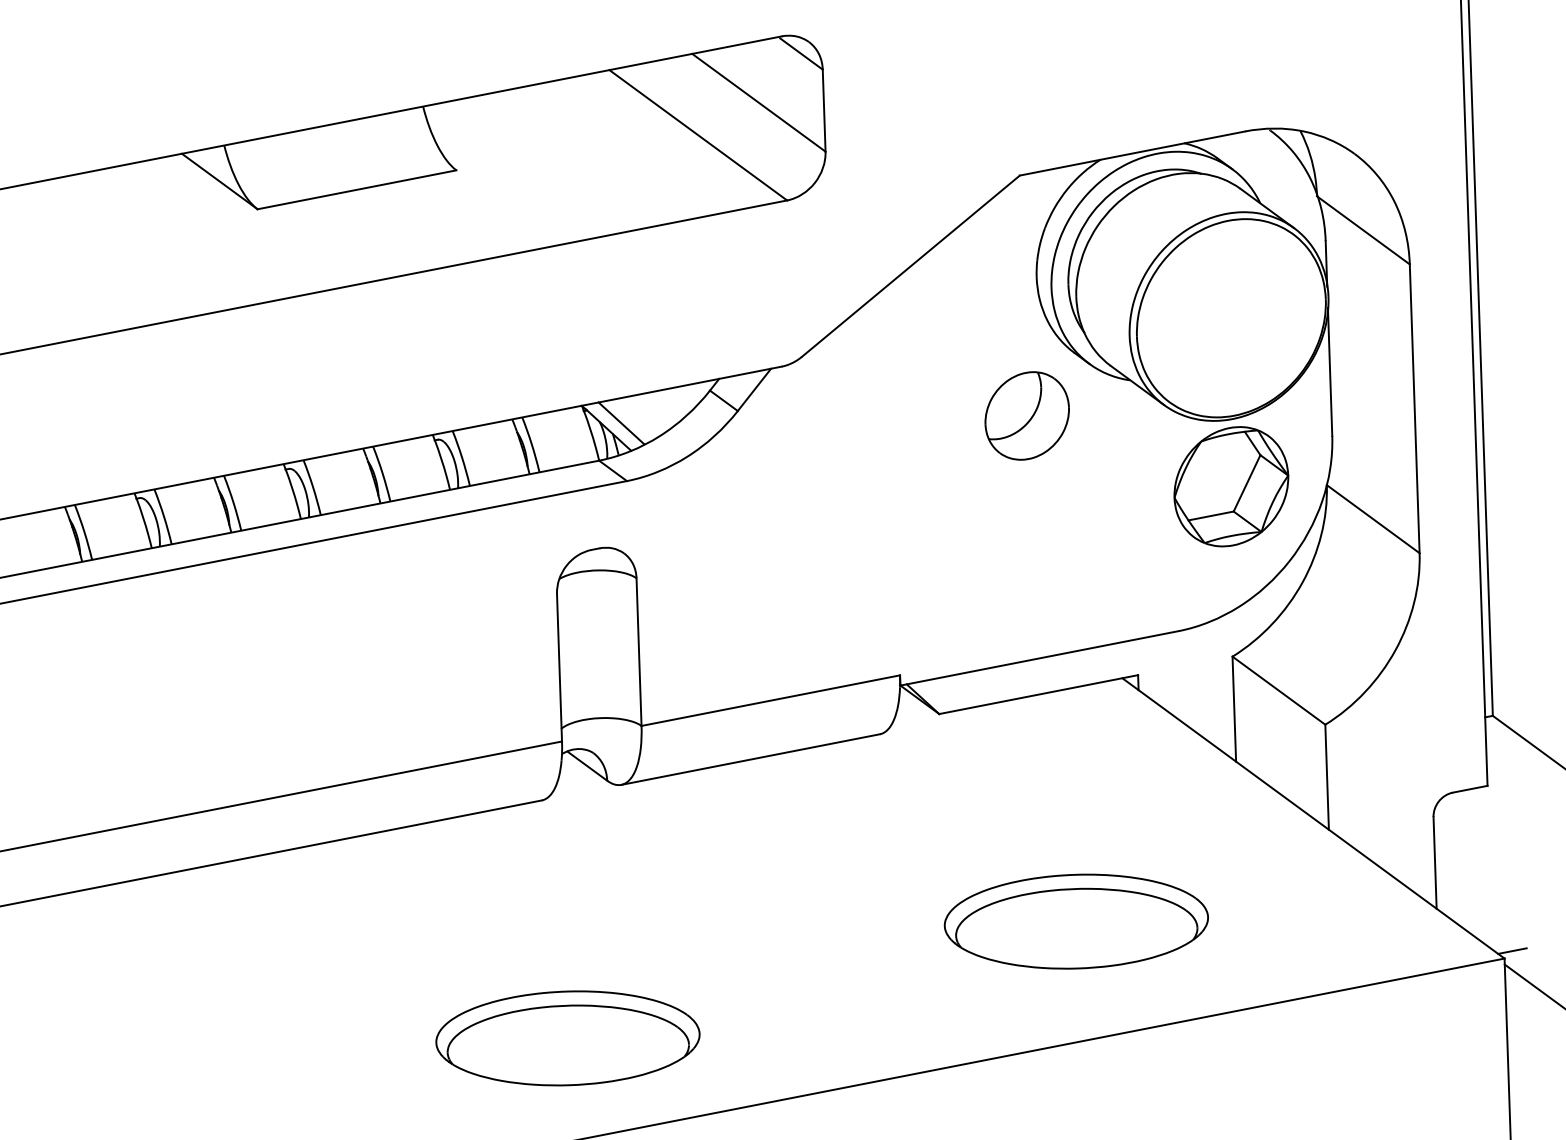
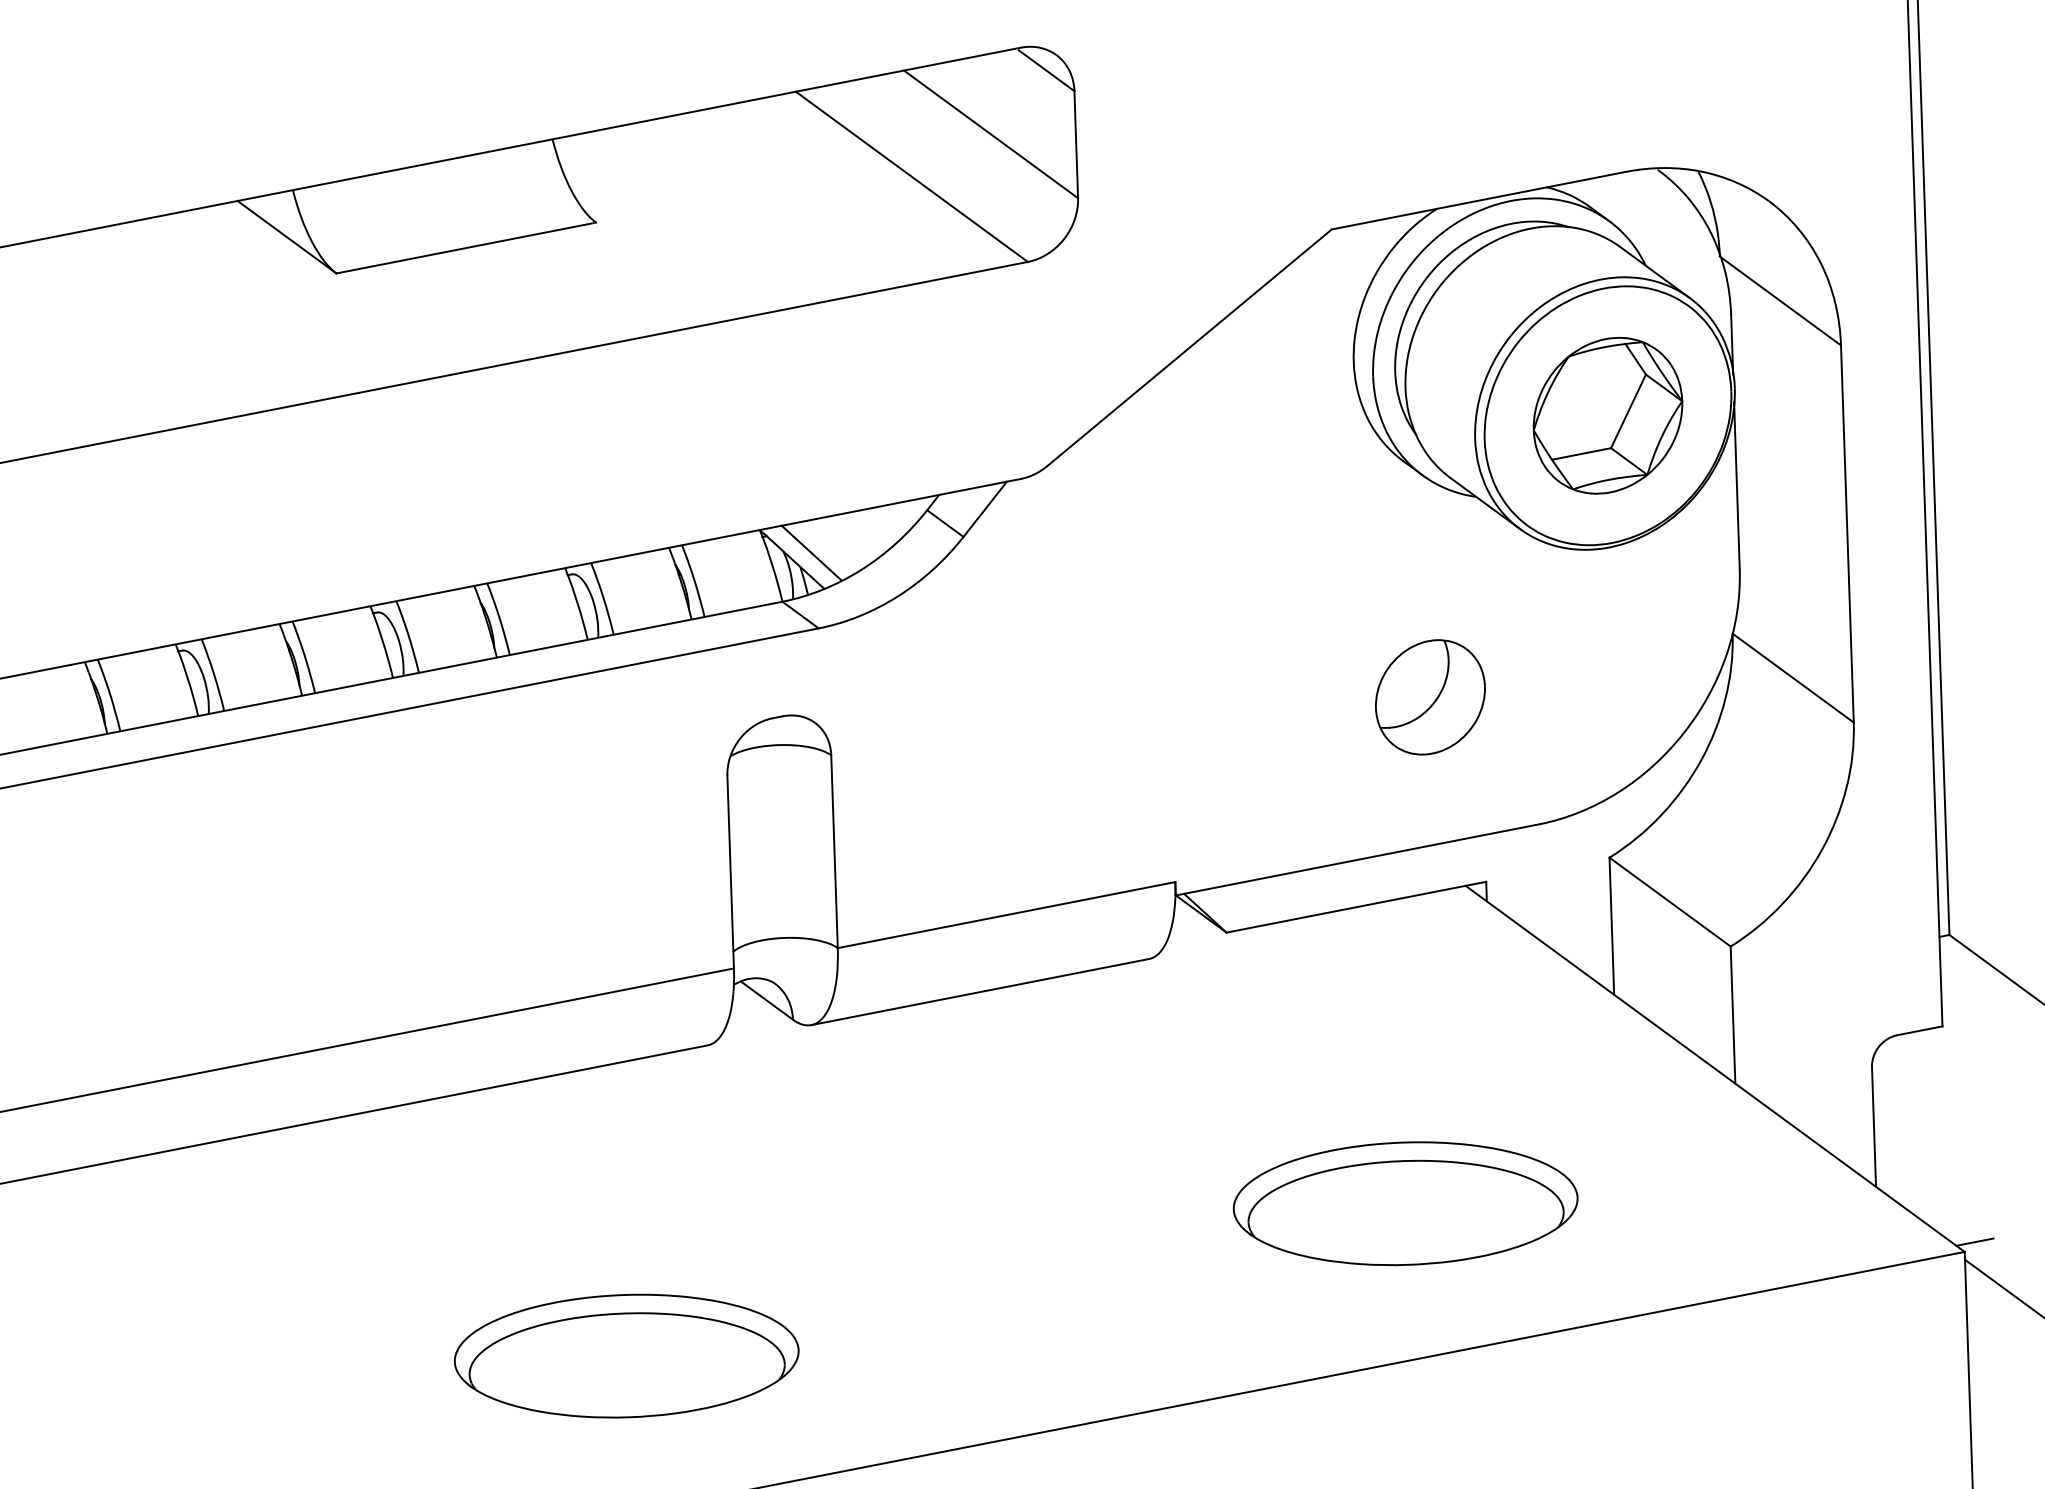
part: (1027, 416) -> (1430, 697), moved
part: (1230, 486) -> (1607, 415), moved
part: (567, 1037) -> (626, 1355), moved

